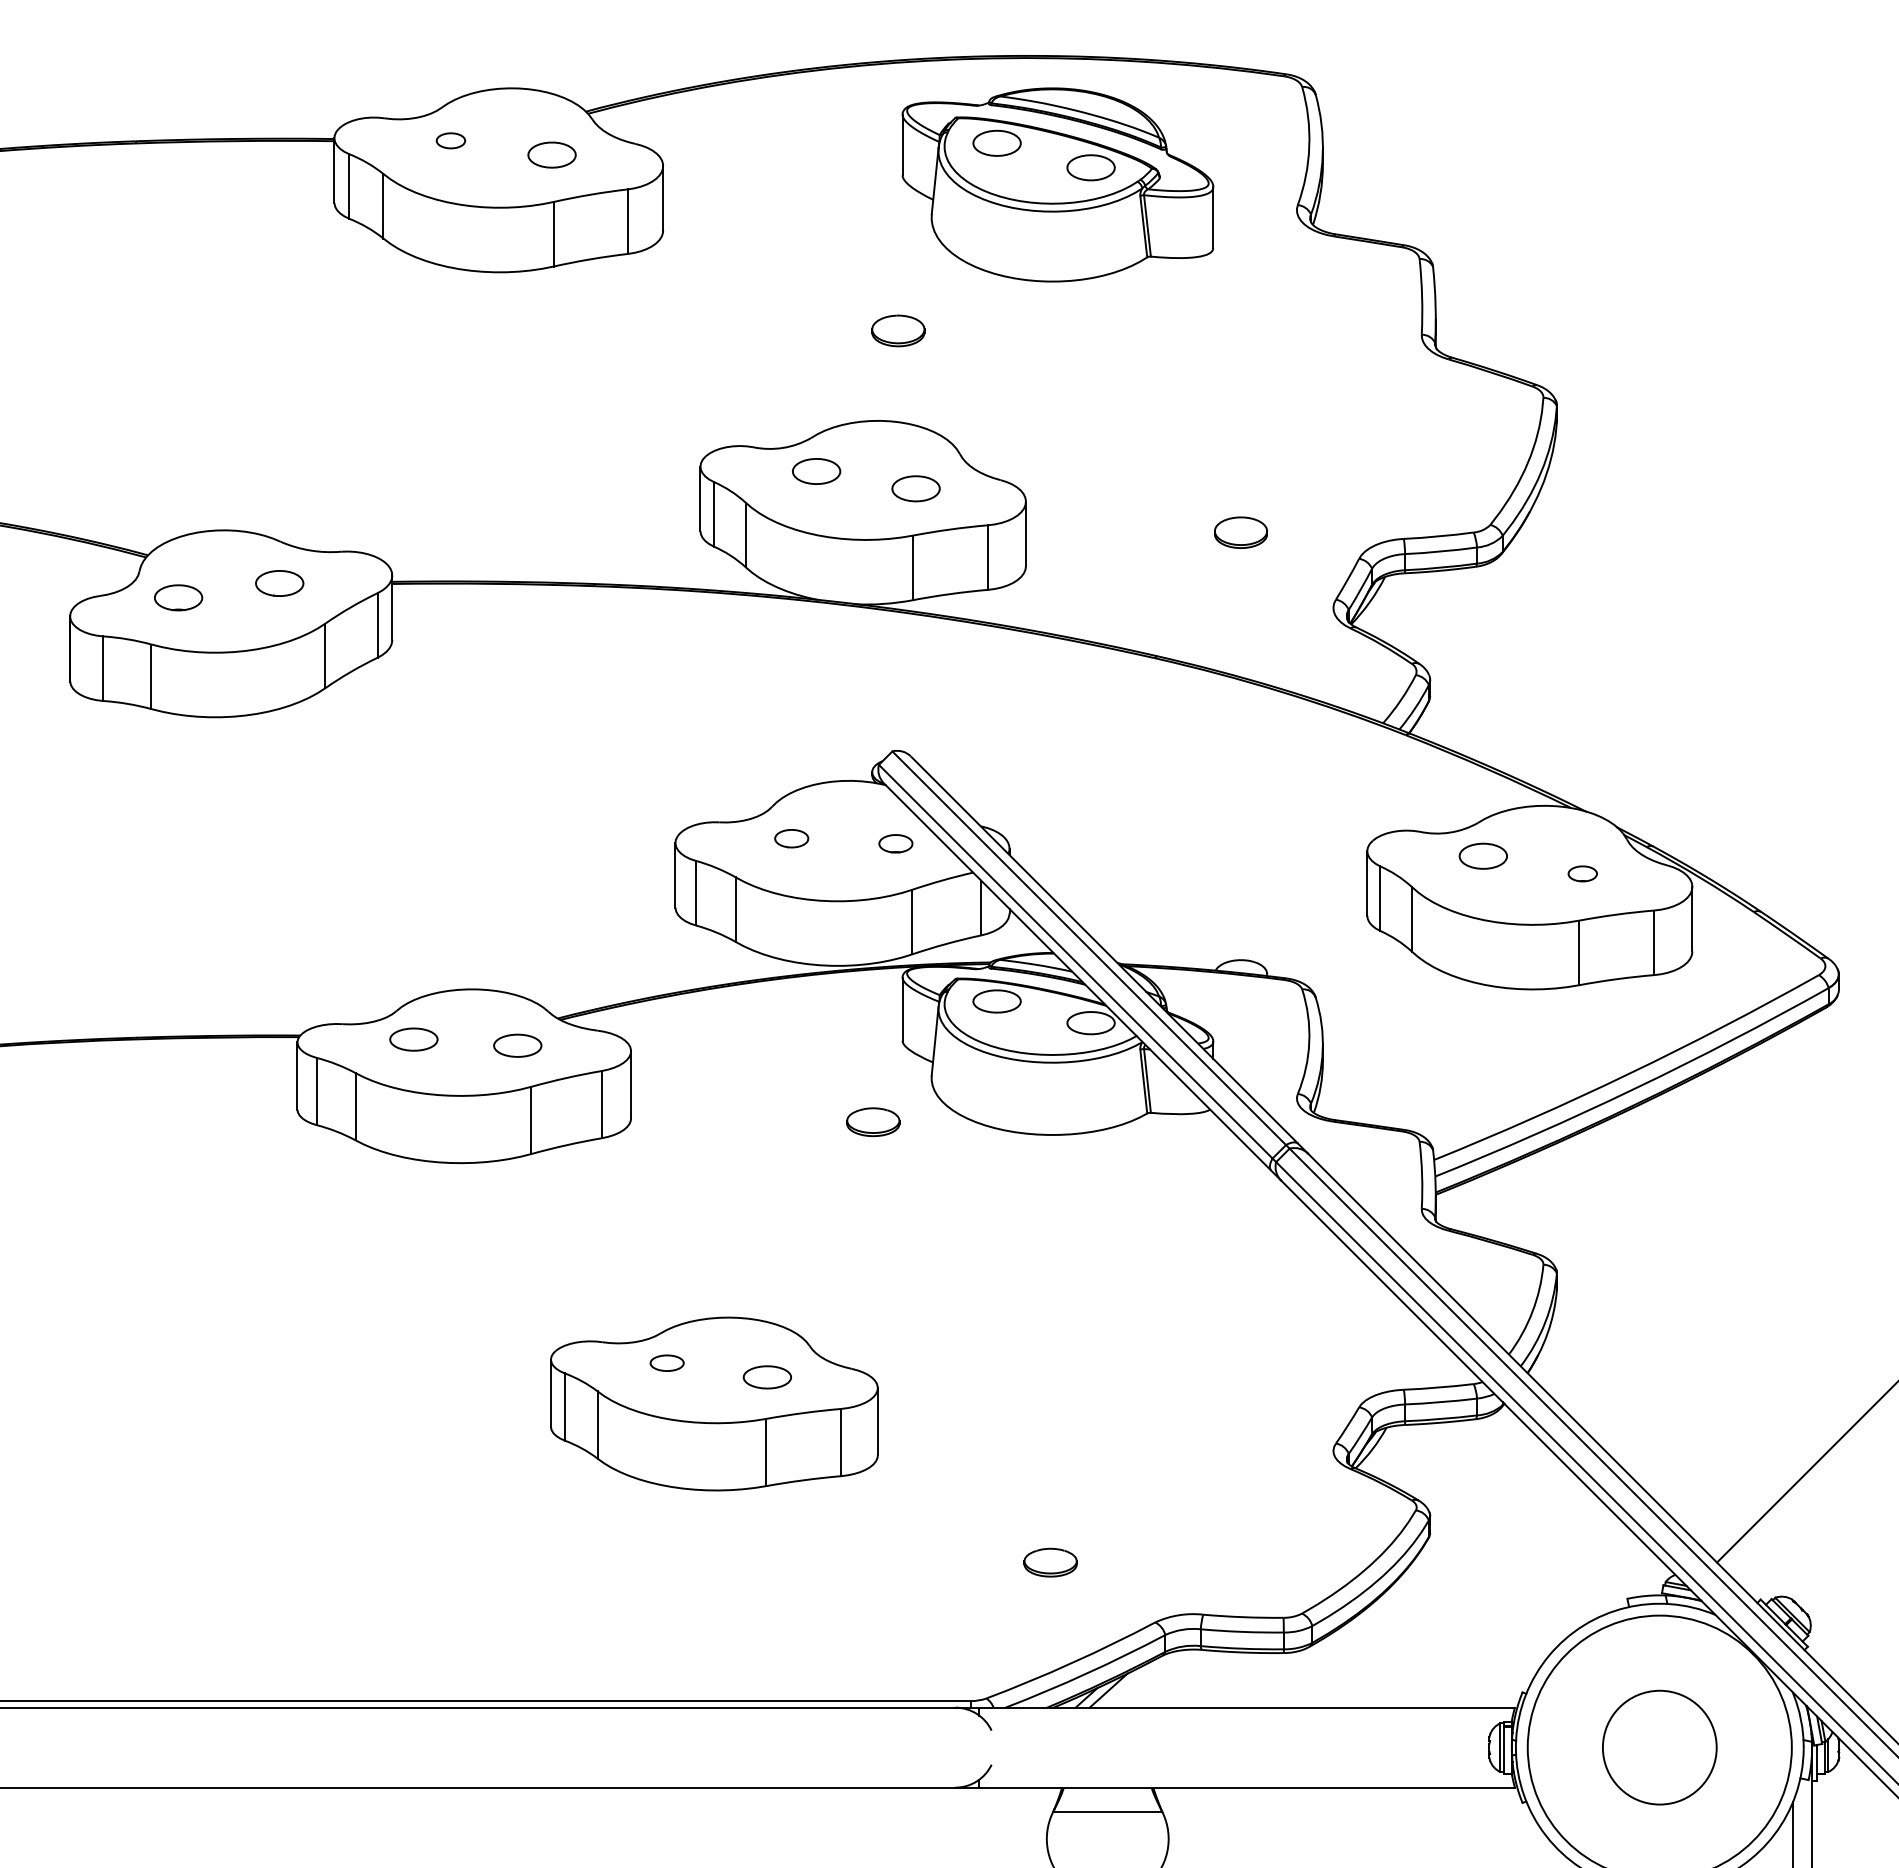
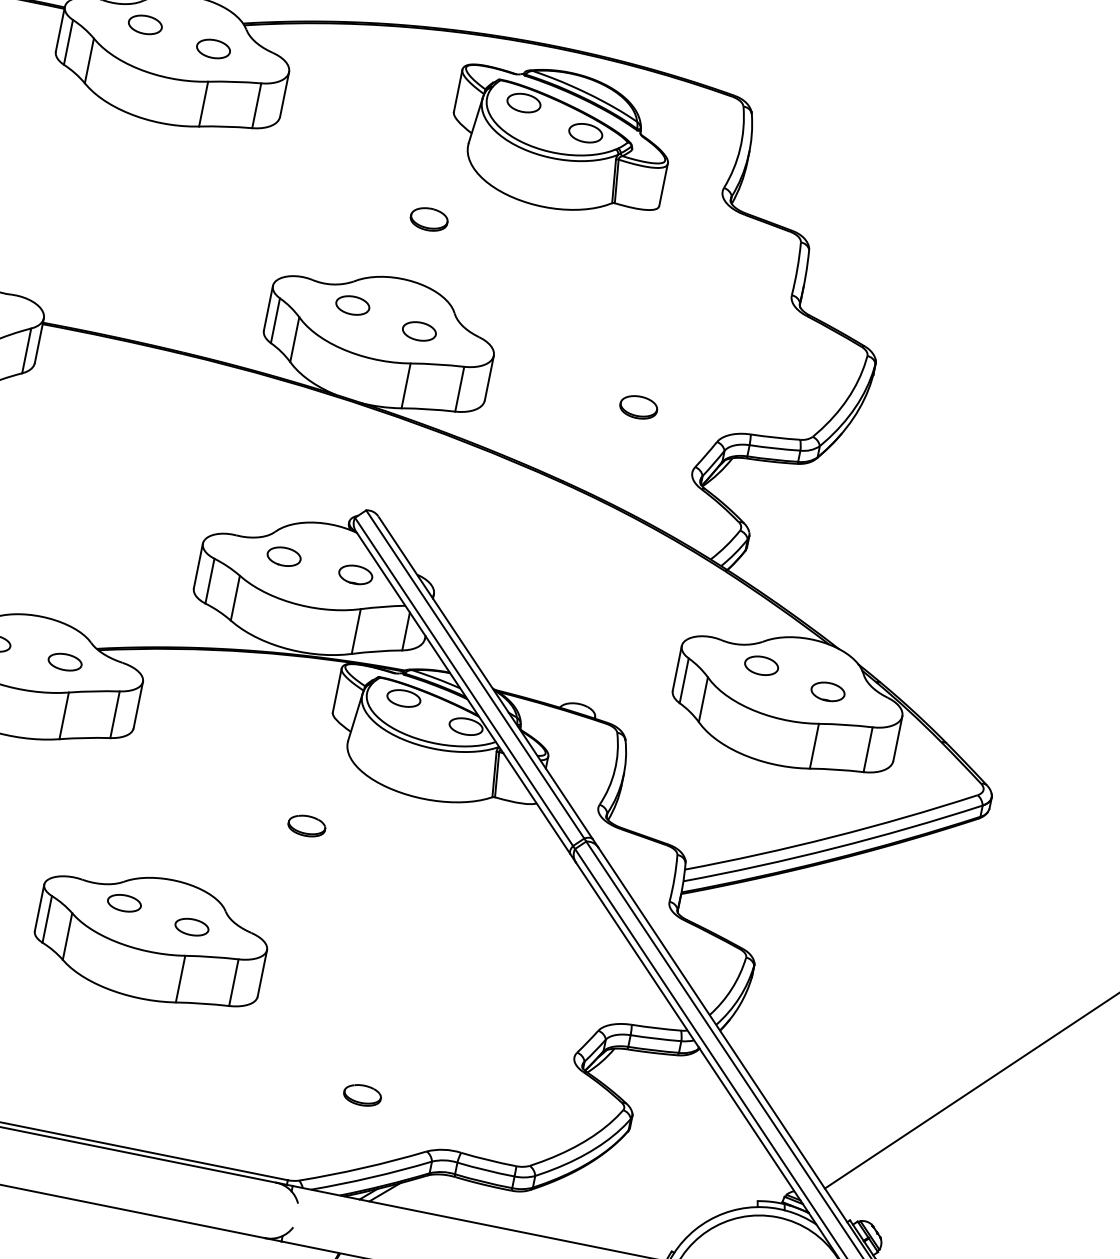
part: (450, 140) -> (145, 24), size x1.67
part: (791, 838) -> (284, 556), size x1.43
part: (895, 843) -> (355, 574), size x1.43
part: (1582, 873) -> (827, 691), size x1.67
part: (873, 1122) -> (306, 826), moved
part: (666, 1363) -> (123, 903), size x1.43

